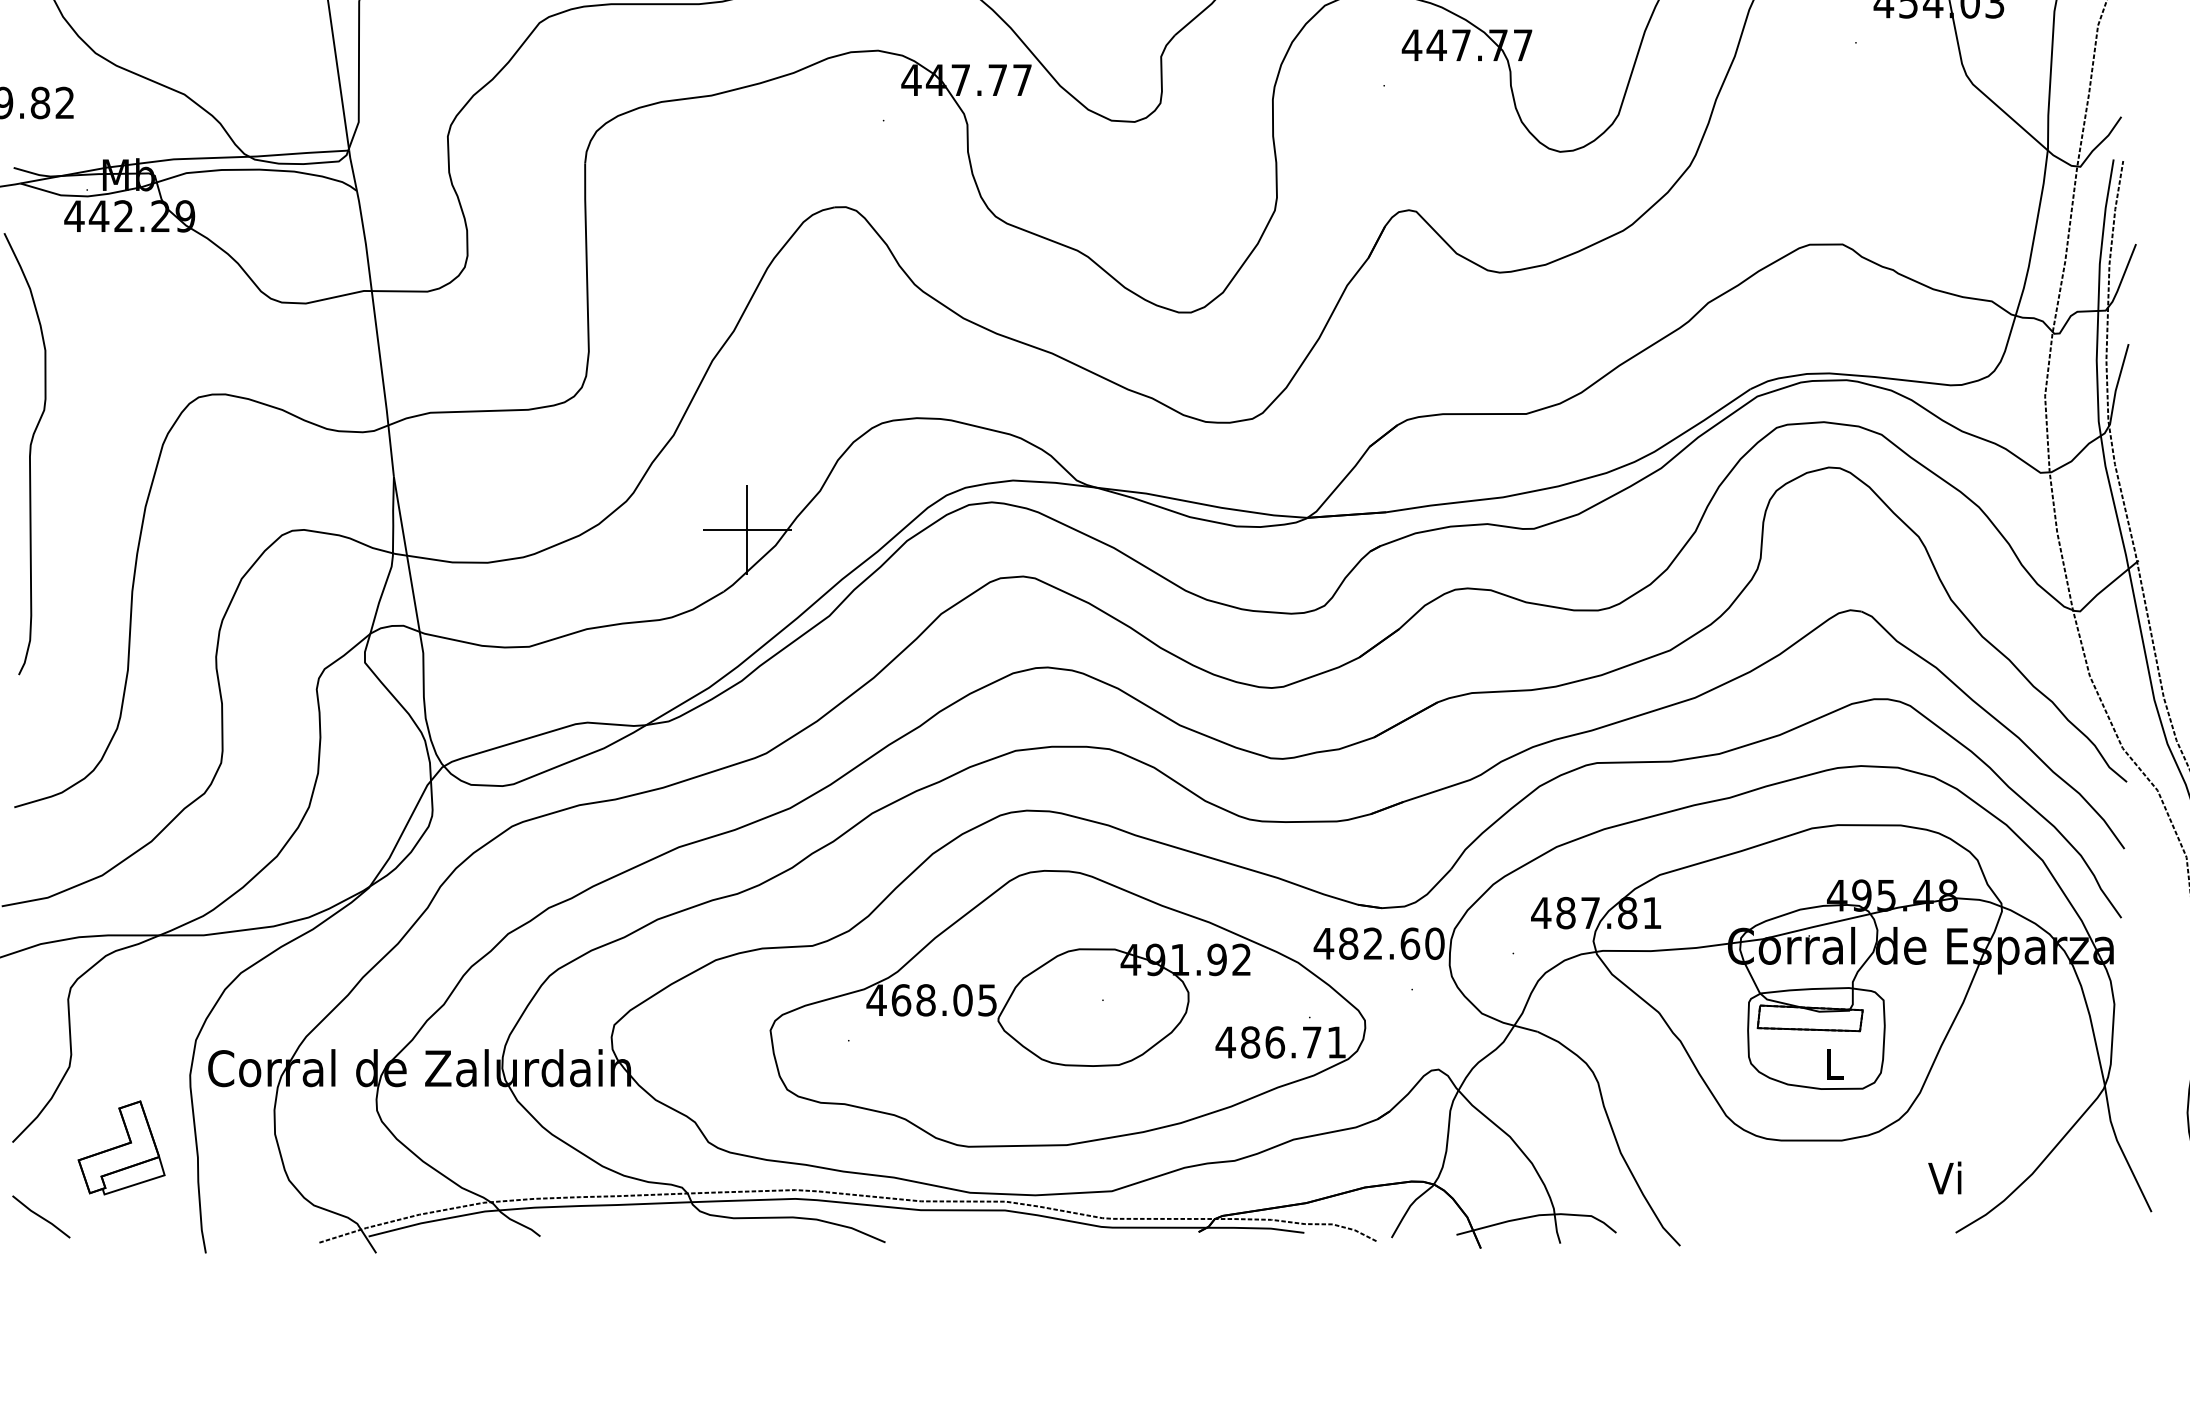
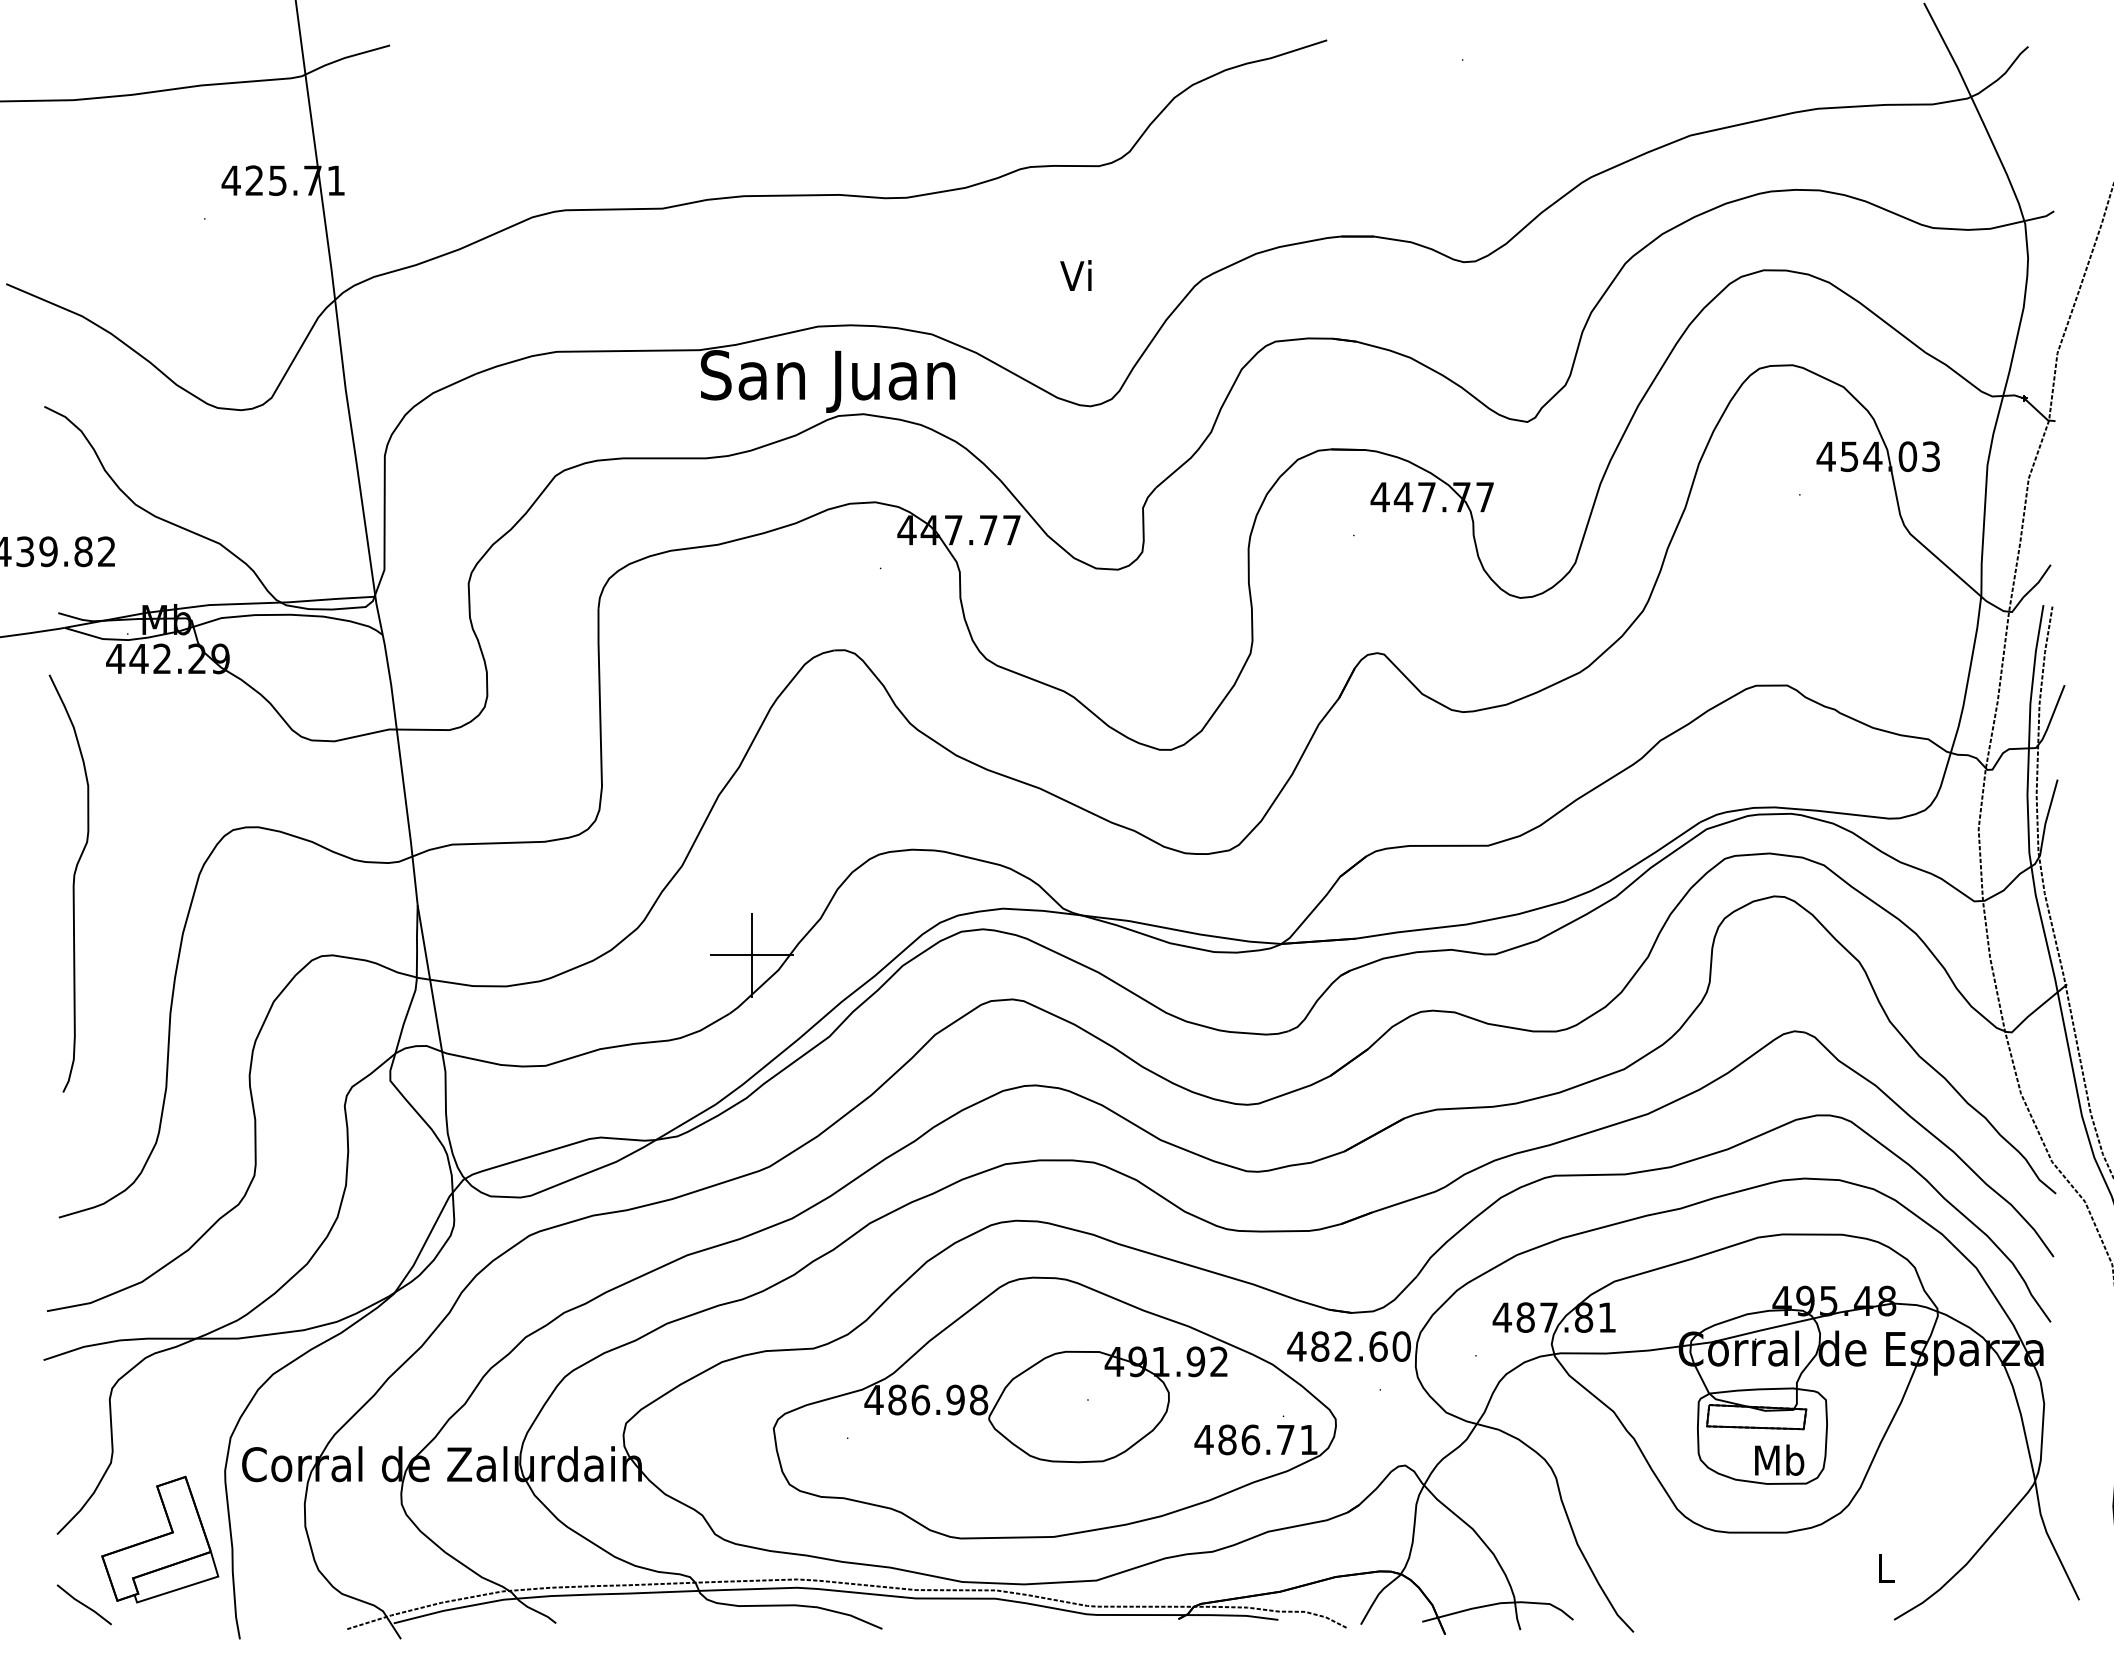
text: (944, 999) -> (938, 1399), 468.05 -> 486.98
text: (1834, 1063) -> (1779, 1459), L -> Mb
part: (121, 1147) -> (160, 1539), size x1.43
text: (1944, 1177) -> (1883, 1567), Vi -> L

